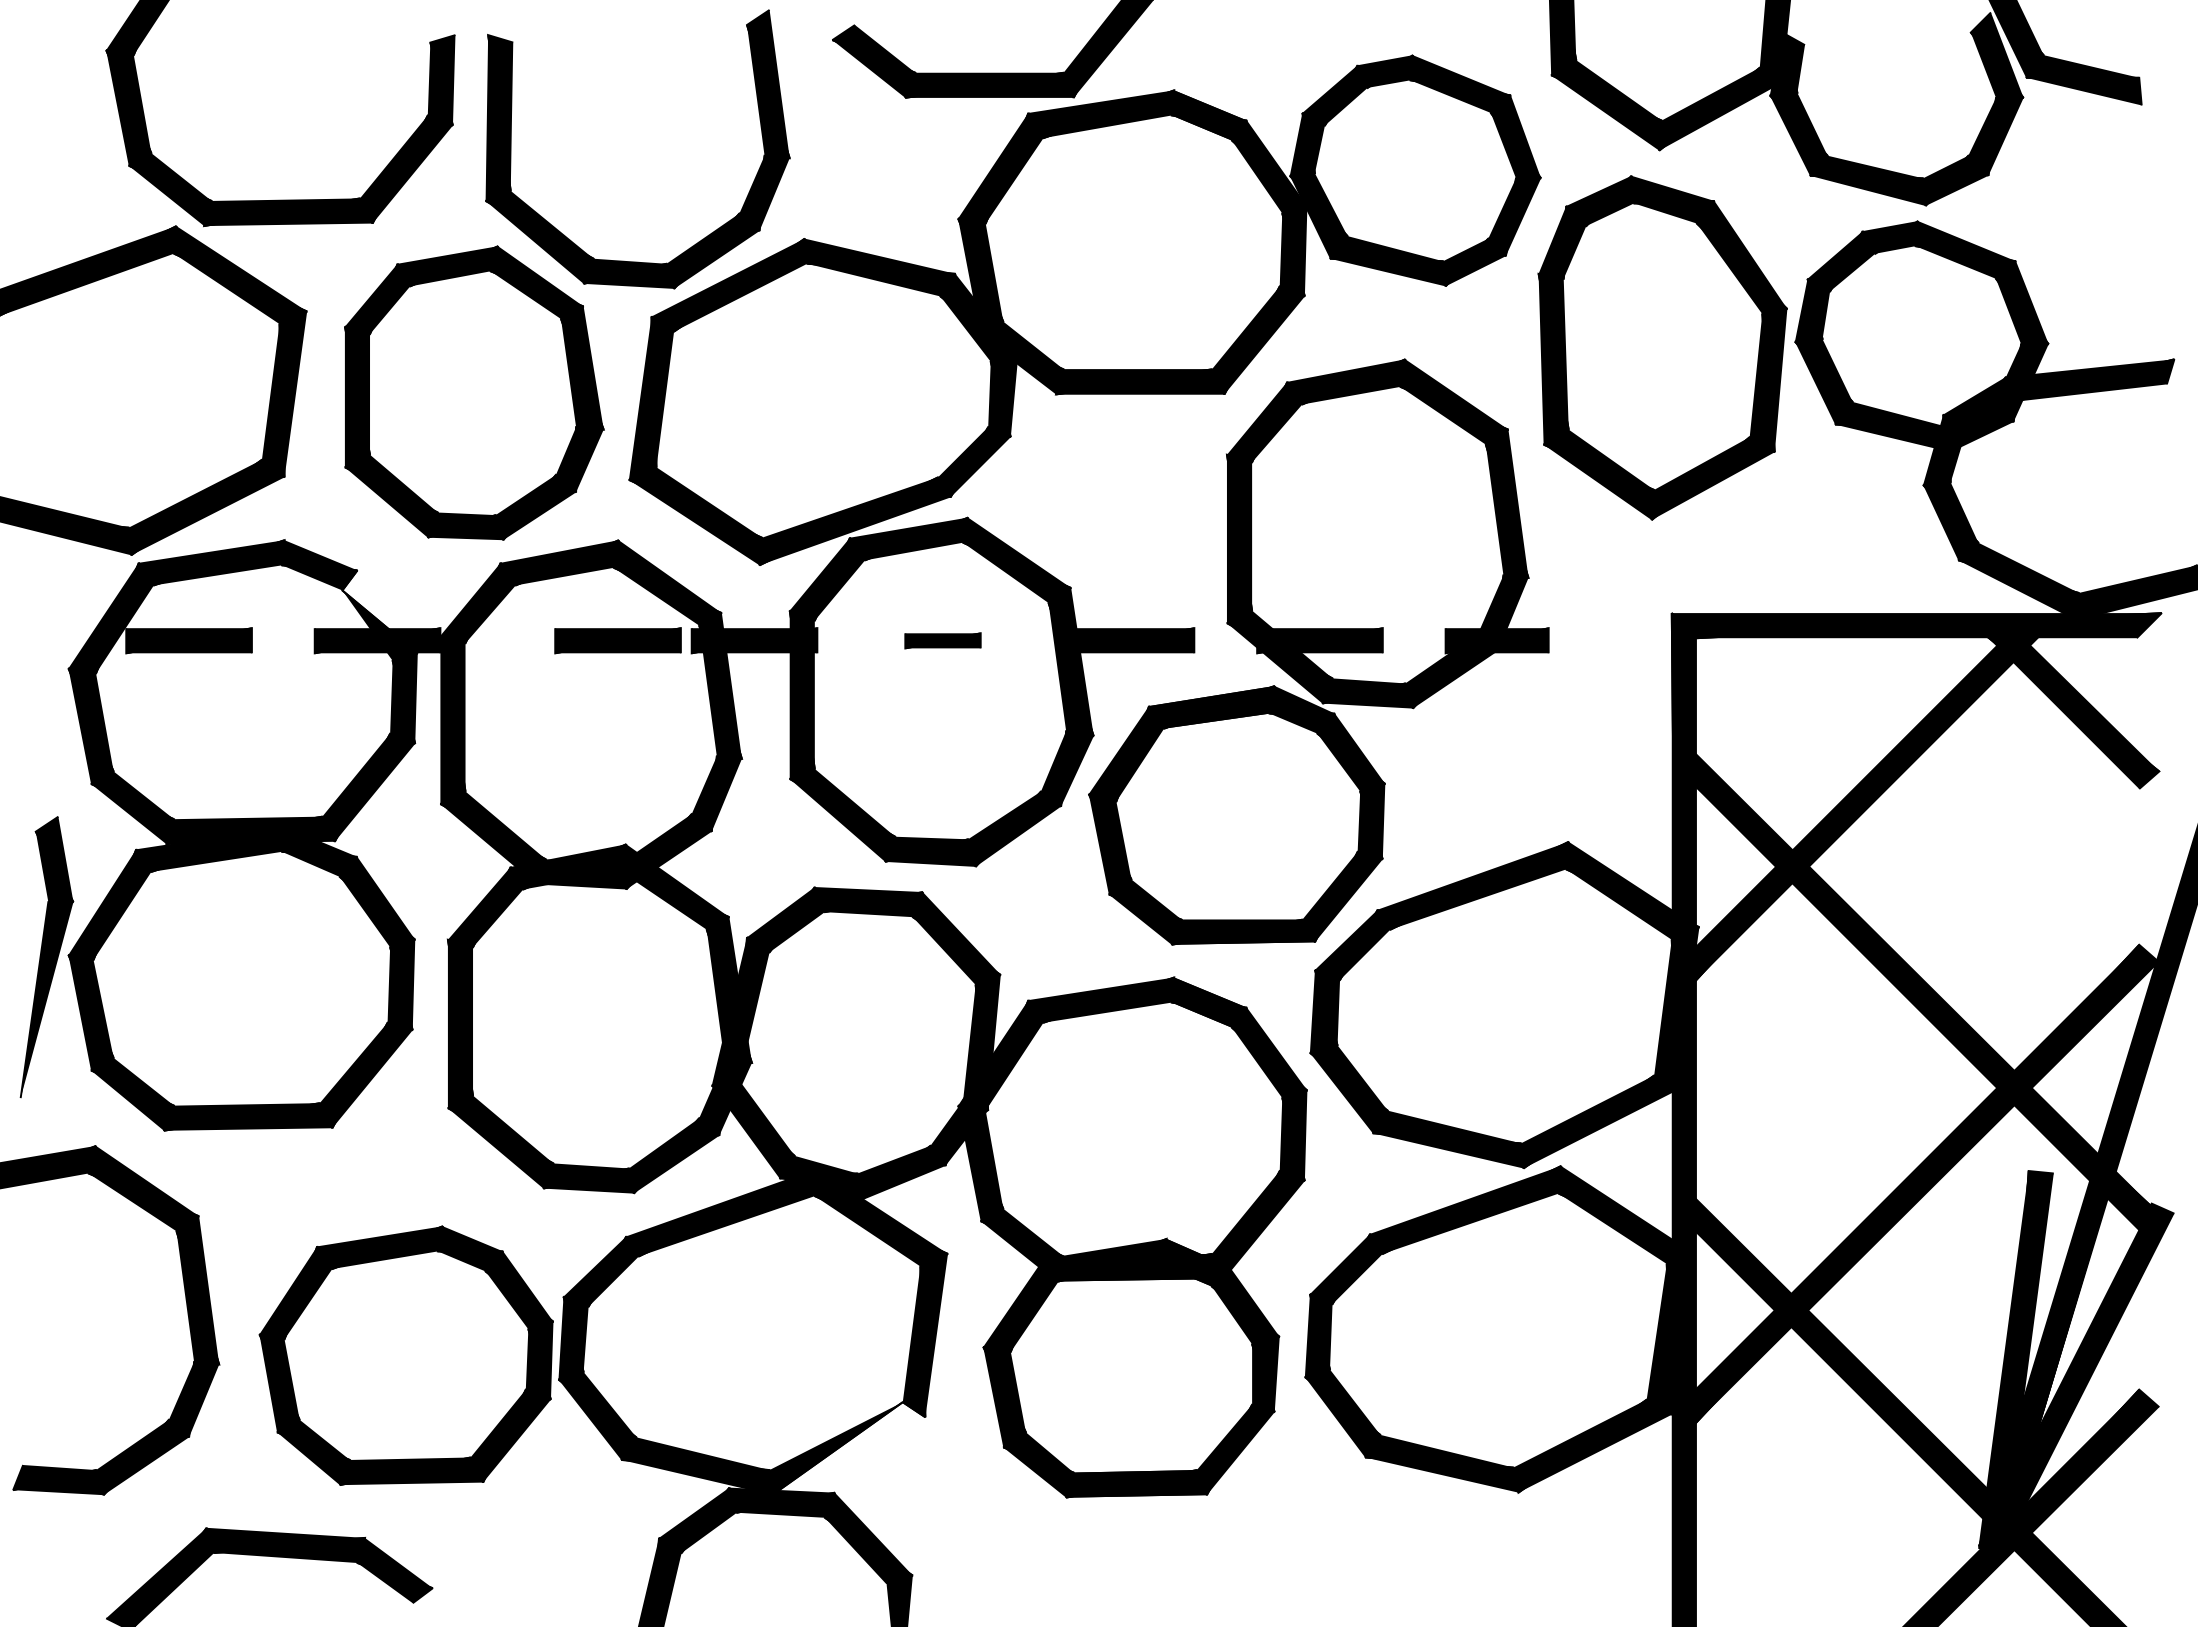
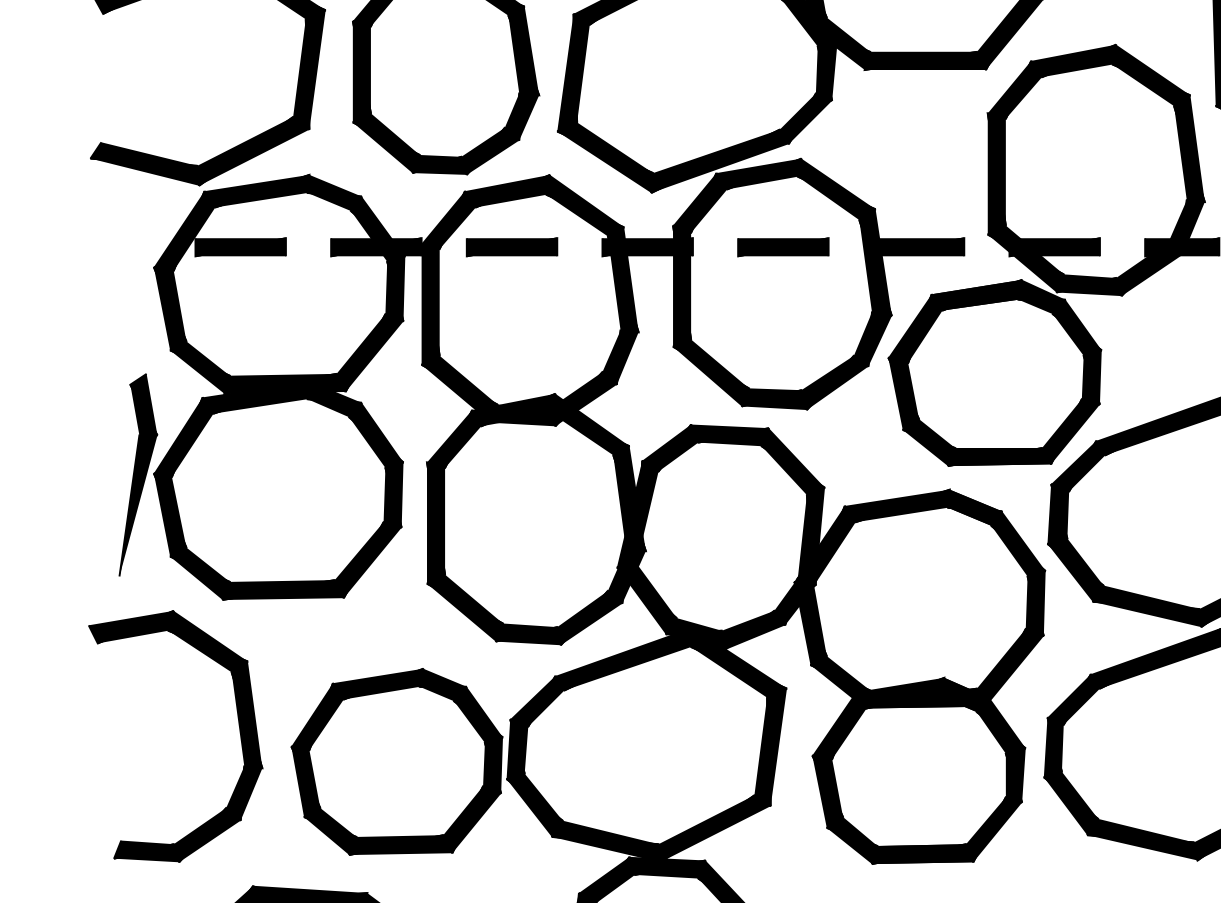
fill: (379, 611) -> (377, 226), added
part: (617, 640) -> (511, 247), moved
part: (942, 640) -> (783, 247), size x1.67
fill: (848, 1448) -> (715, 828), added

